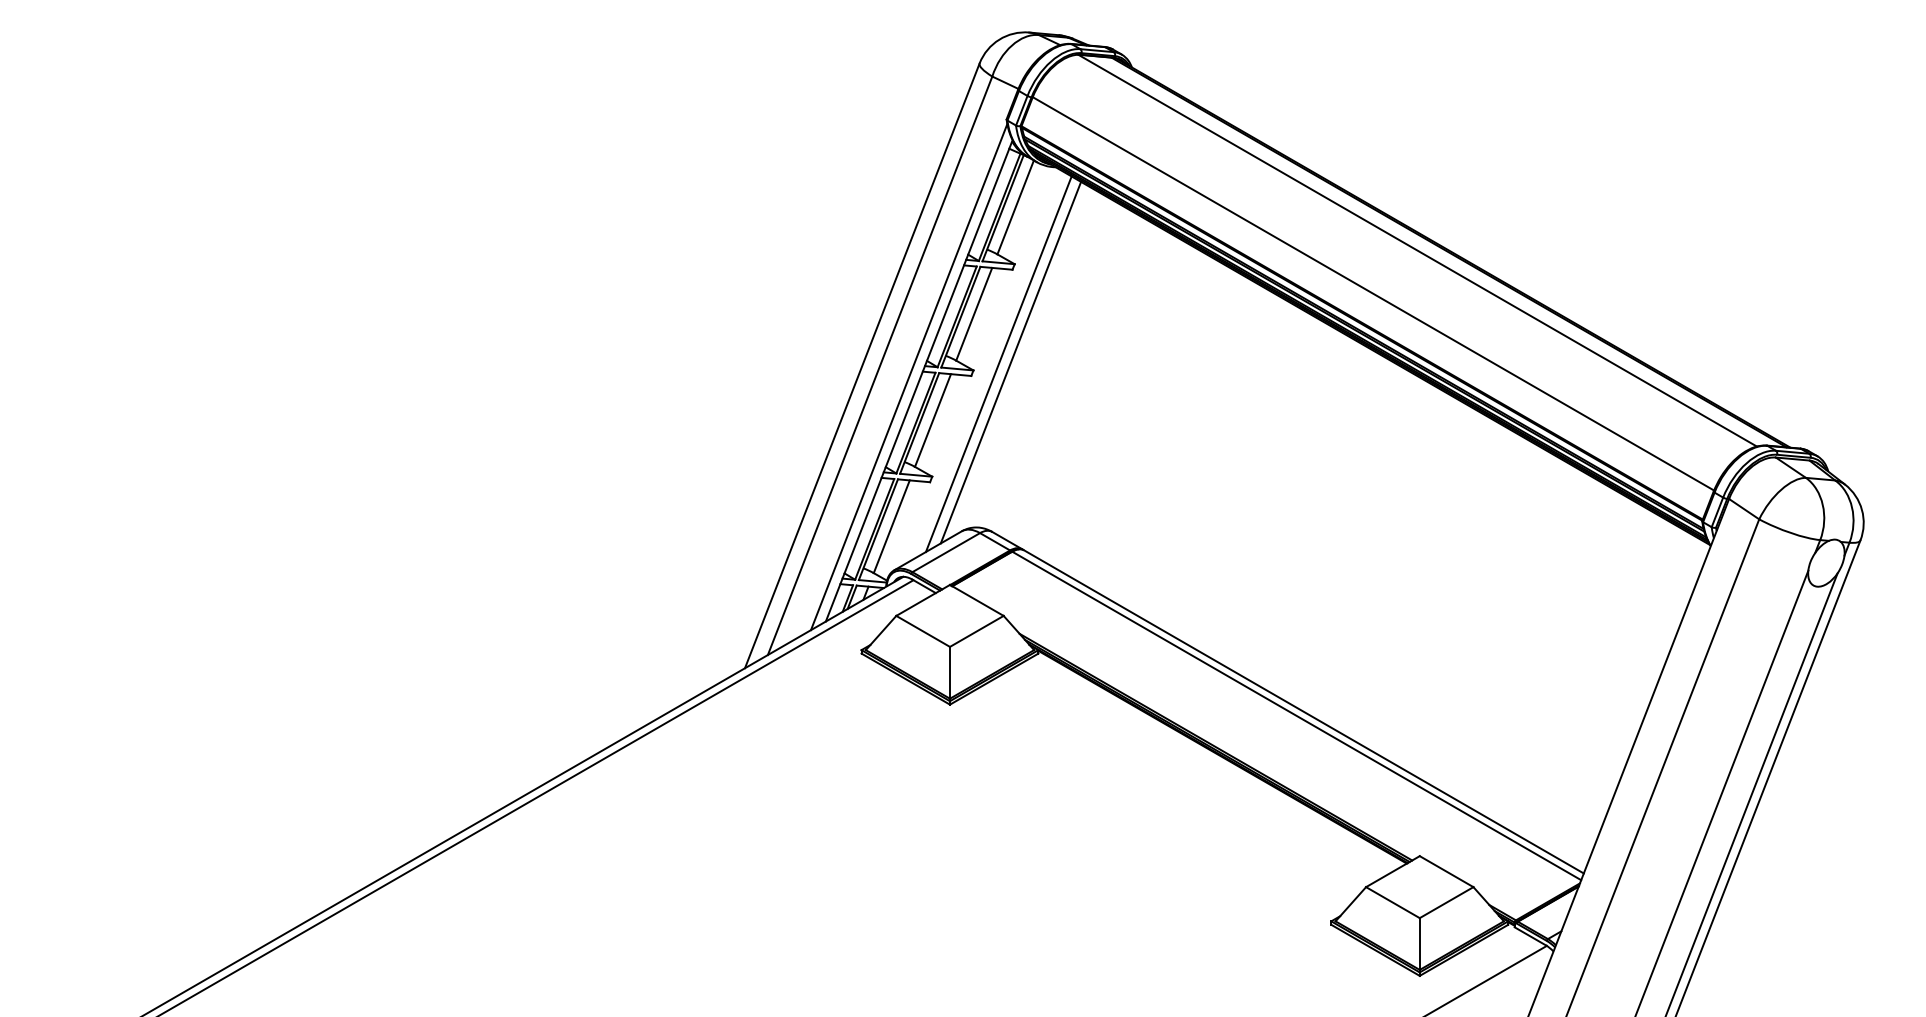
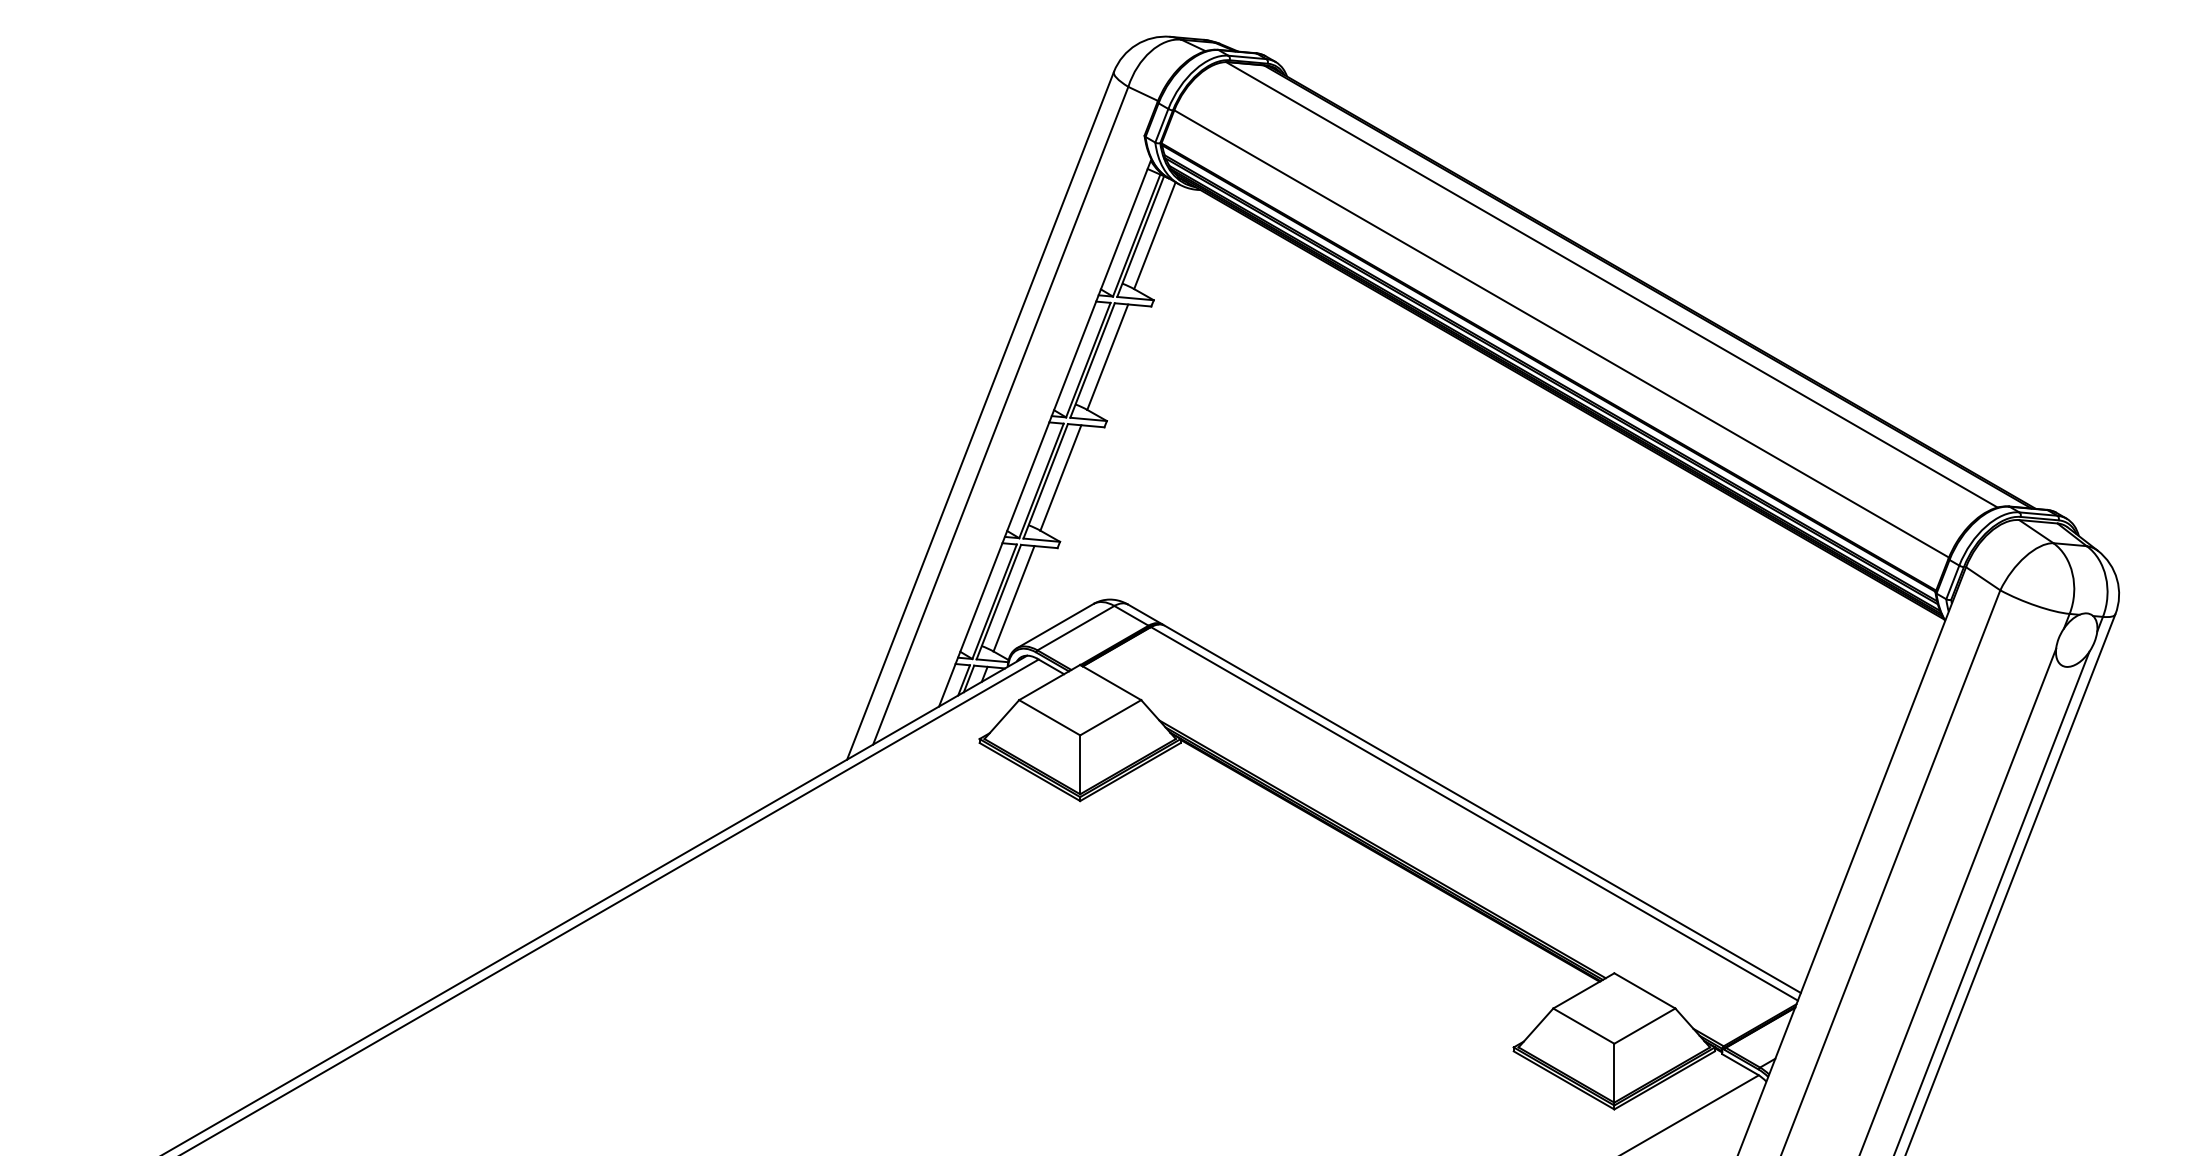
line: (1010, 362) -> (1149, 411), removed
line: (998, 364) -> (1135, 414), removed
line: (908, 377) -> (1033, 429), removed

